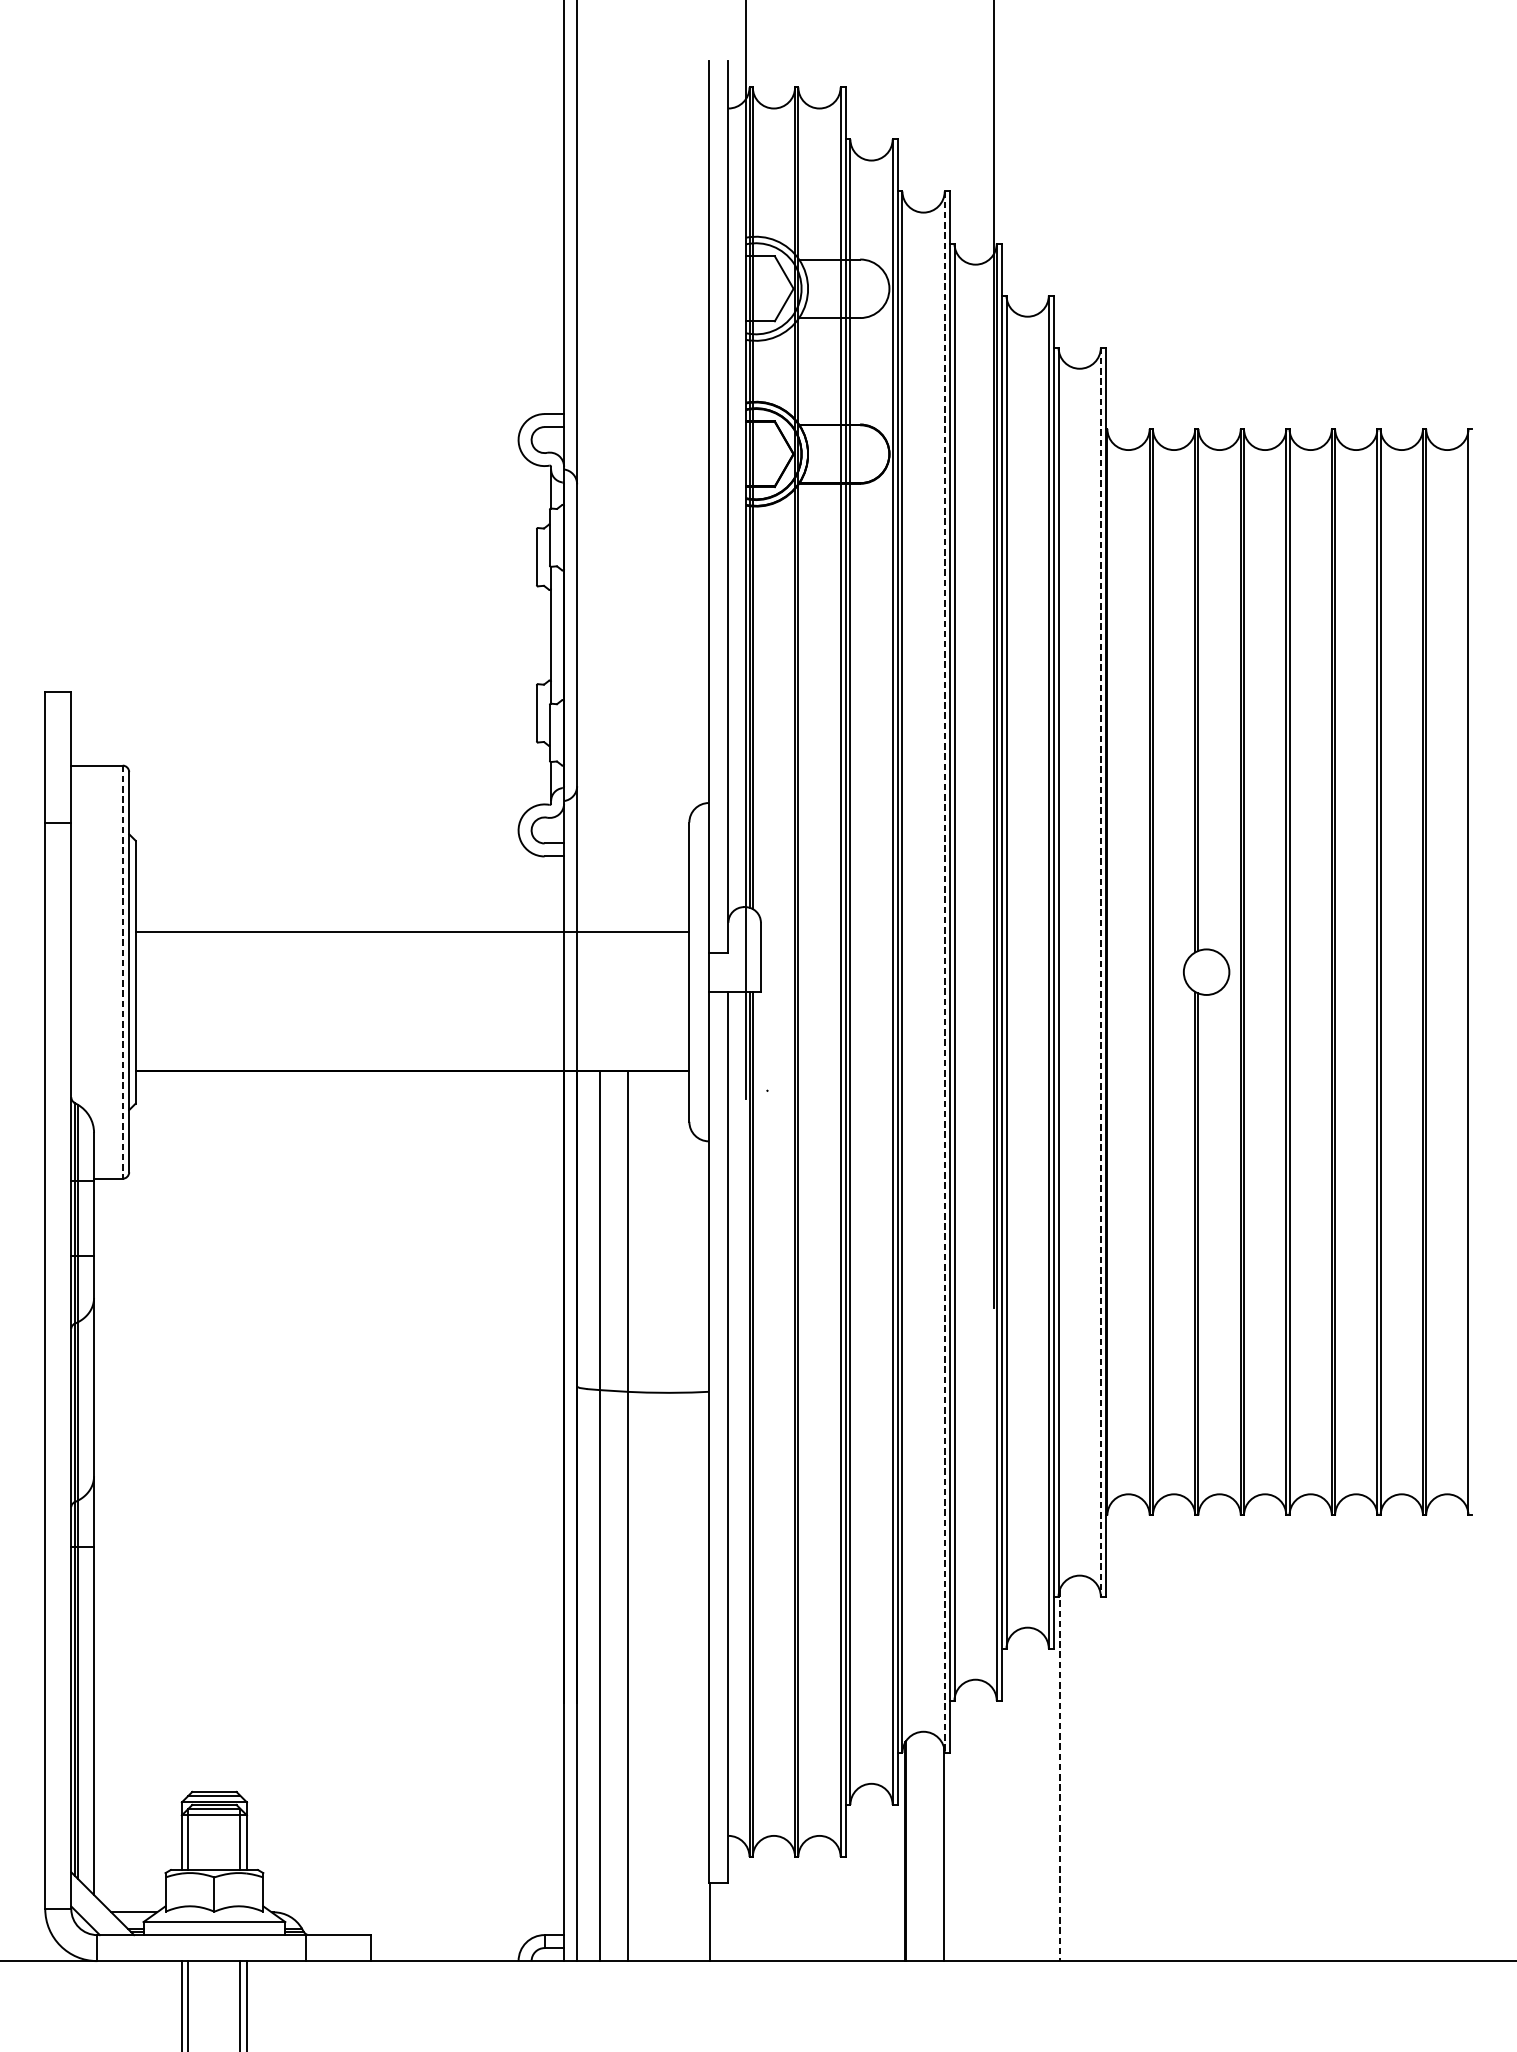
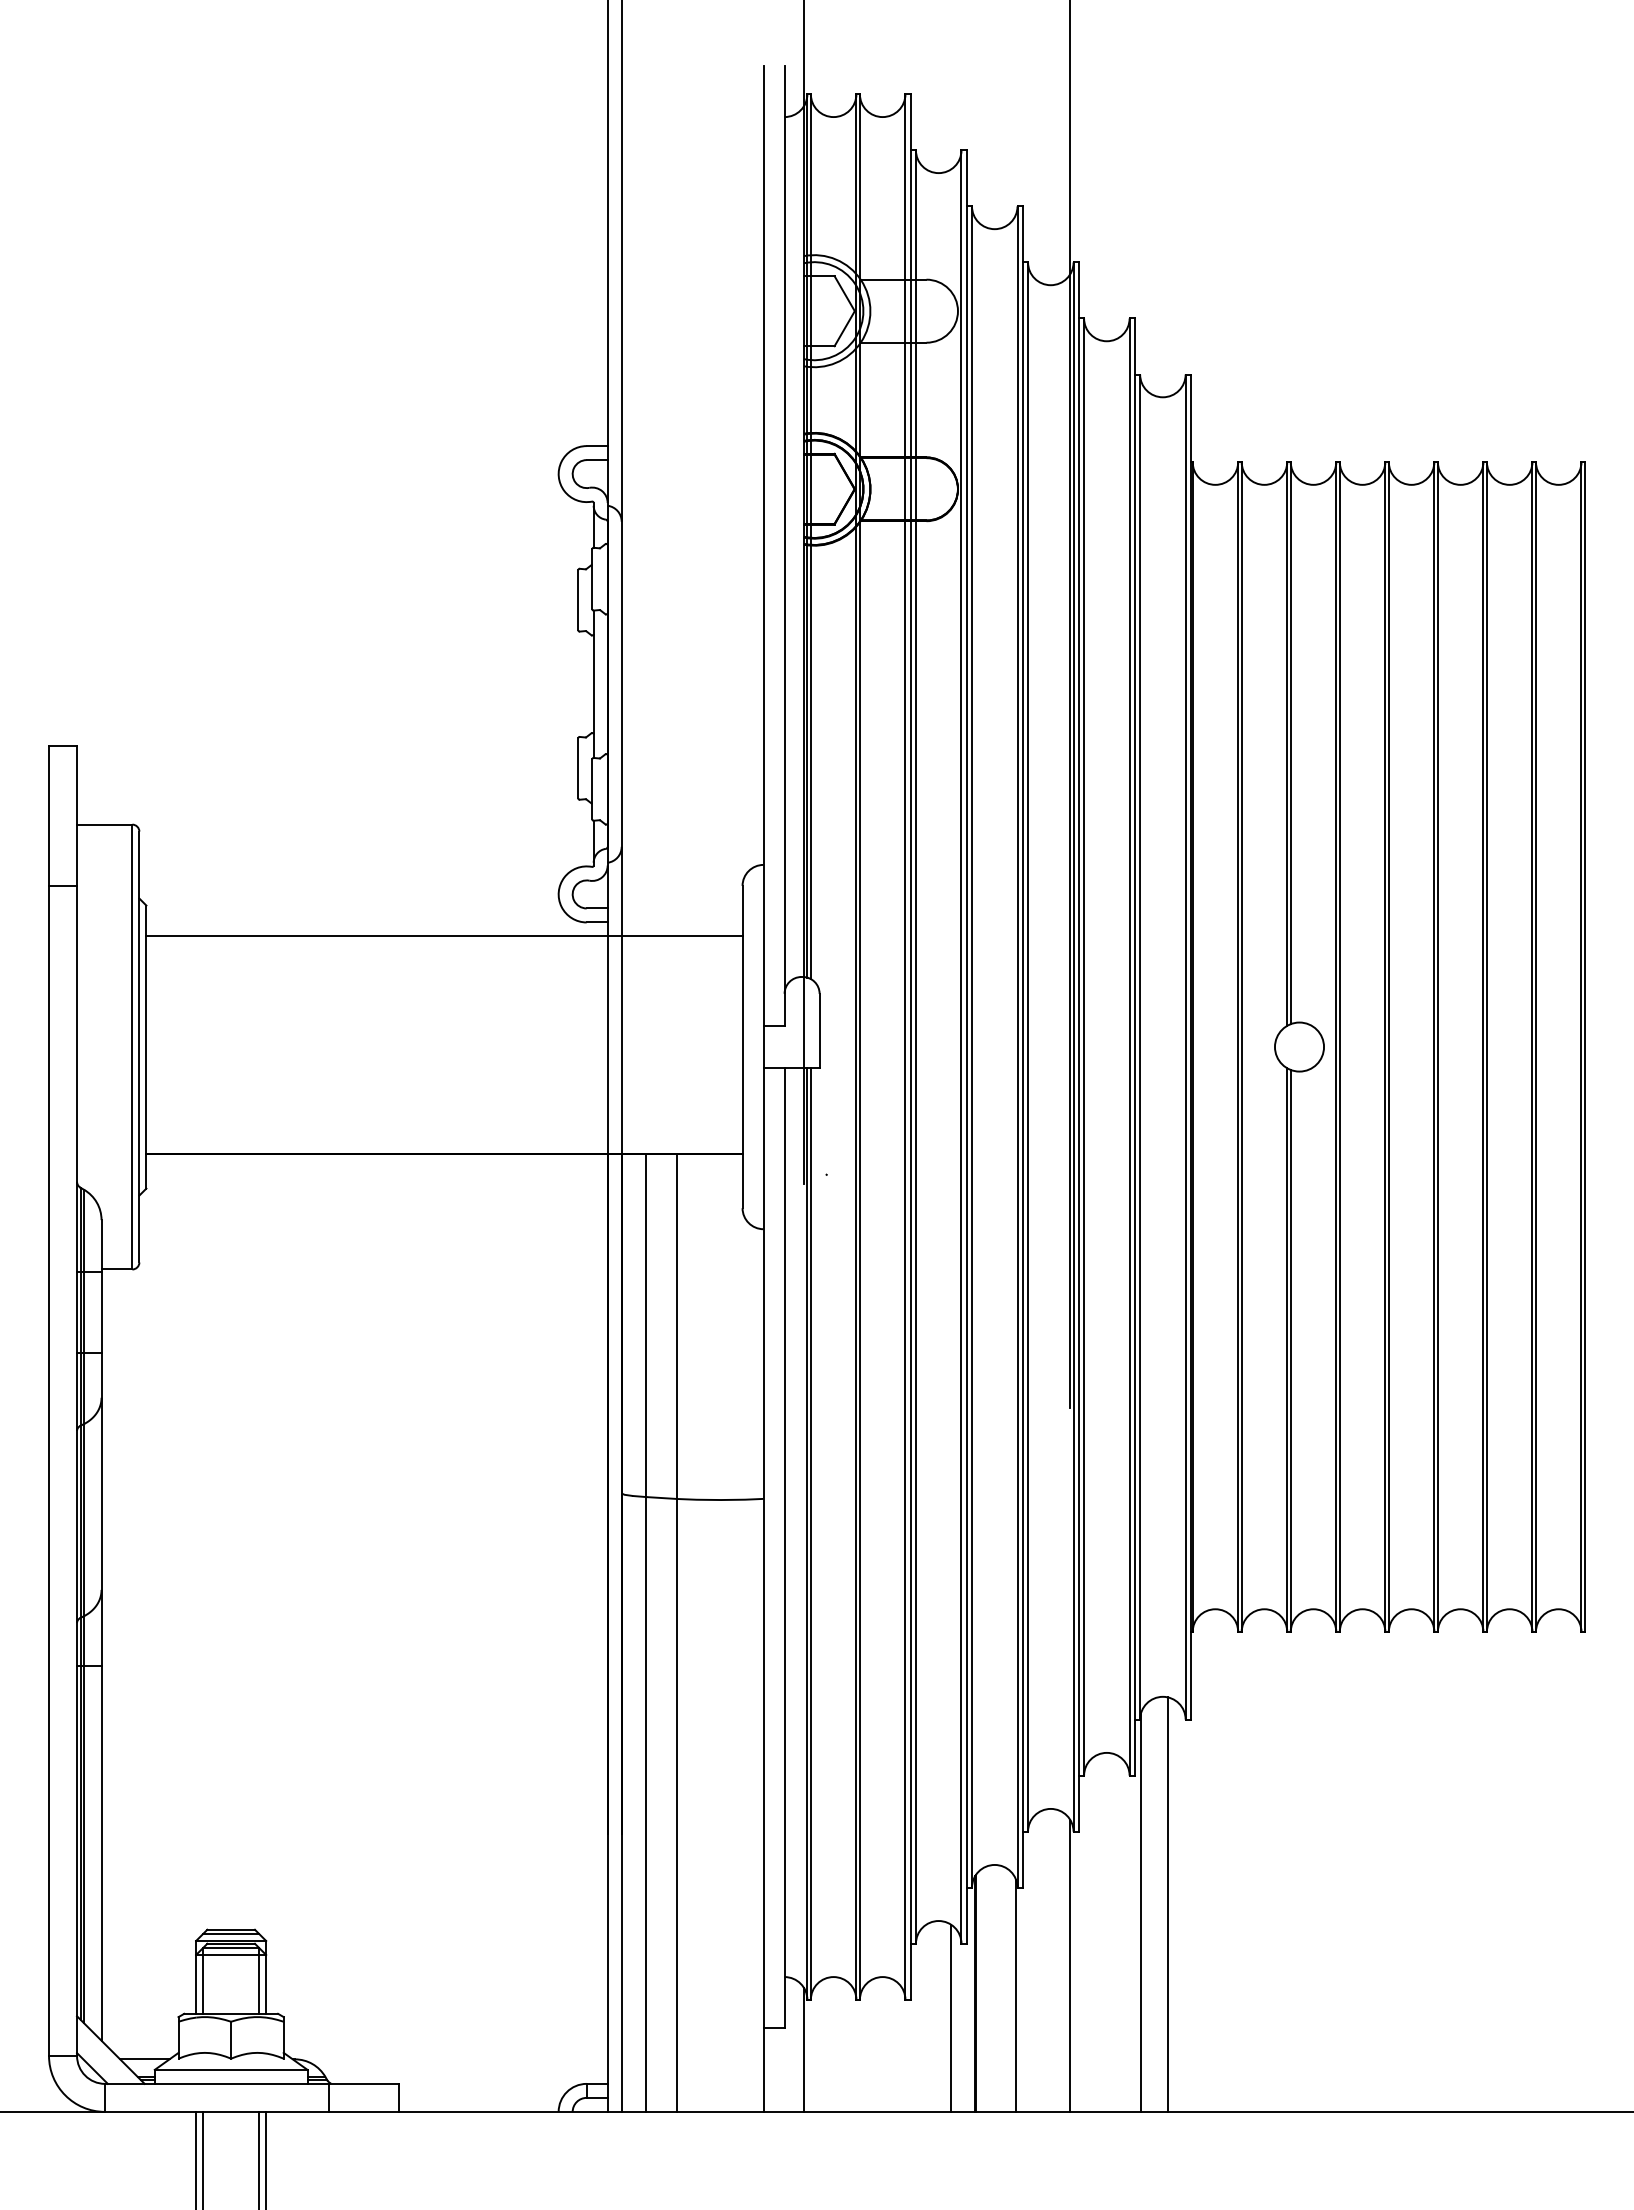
line: (412, 931) -> (444, 935), moved
line: (122, 972) -> (132, 1047), dashed -> solid
line: (944, 972) -> (1017, 1047), dashed -> solid
line: (1100, 972) -> (1185, 1047), dashed -> solid
line: (1471, 972) -> (1584, 1047), added
line: (1084, 1768) -> (1168, 1904), added
line: (1059, 1775) -> (1141, 1912), dashed -> solid
line: (993, 1825) -> (1070, 1965), added
line: (882, 1873) -> (950, 2017), added
line: (745, 1903) -> (803, 2049), added

